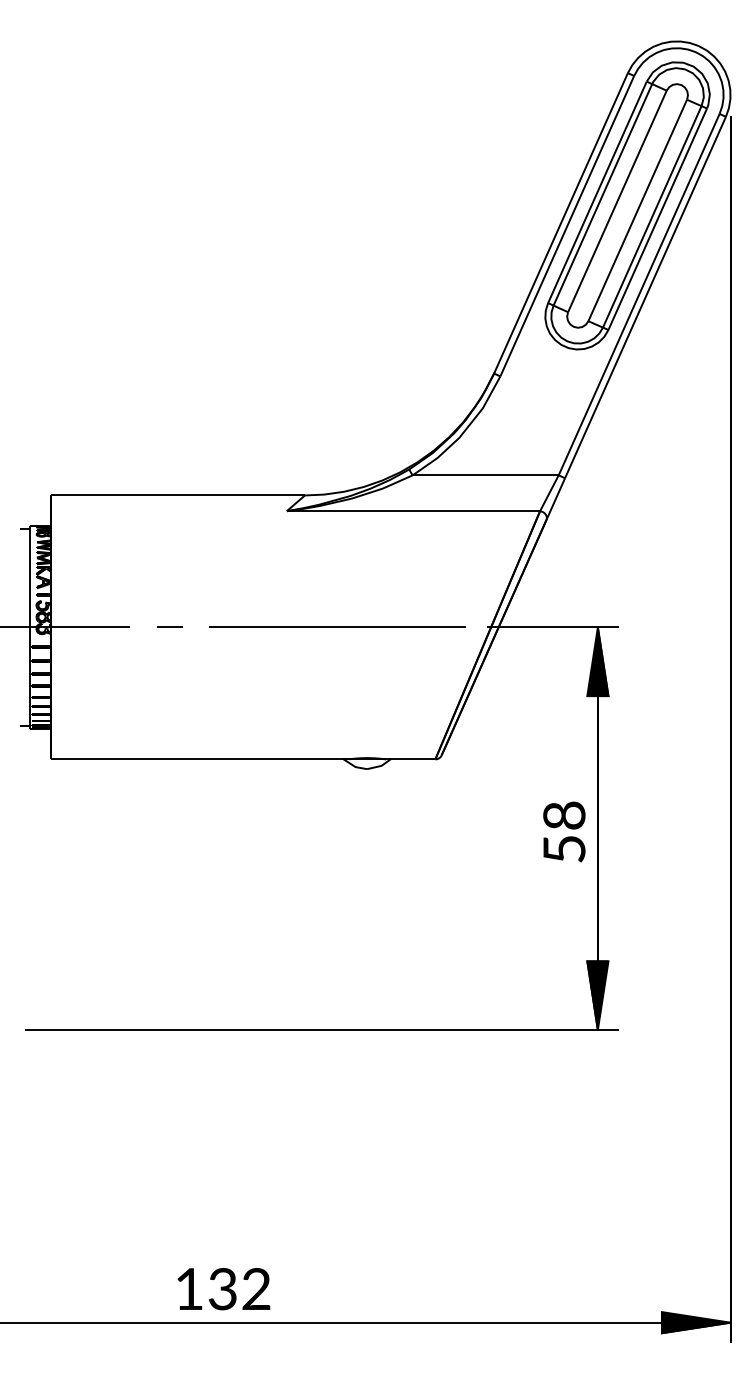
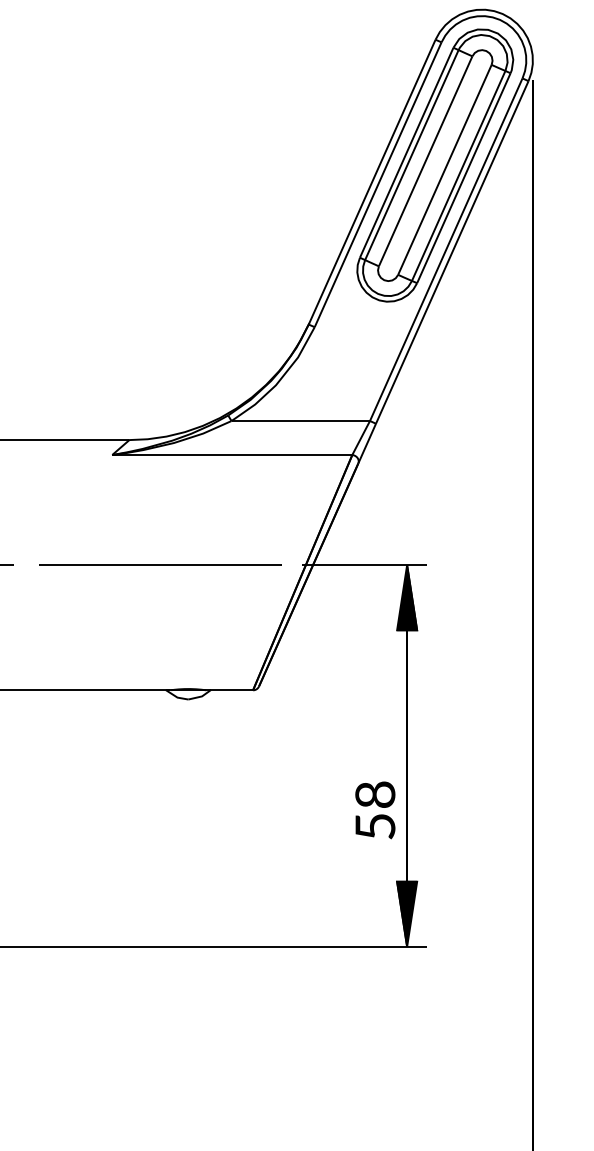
text: (564, 831) -> (375, 809), moved

